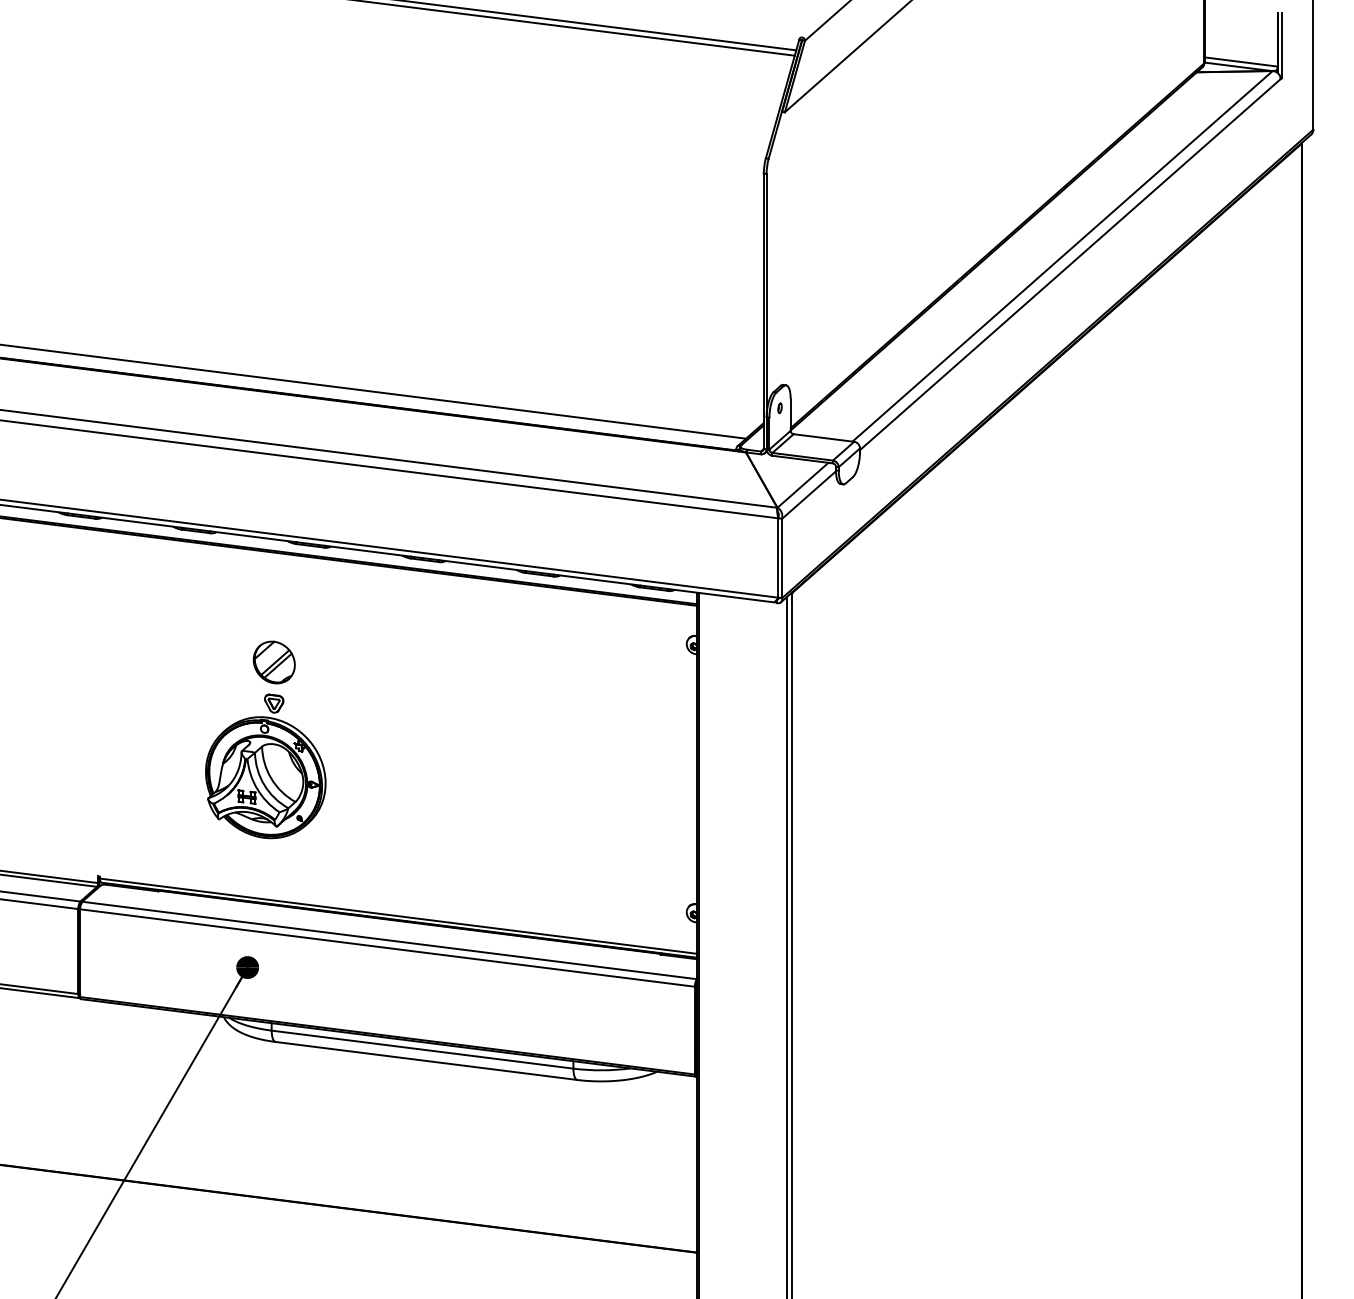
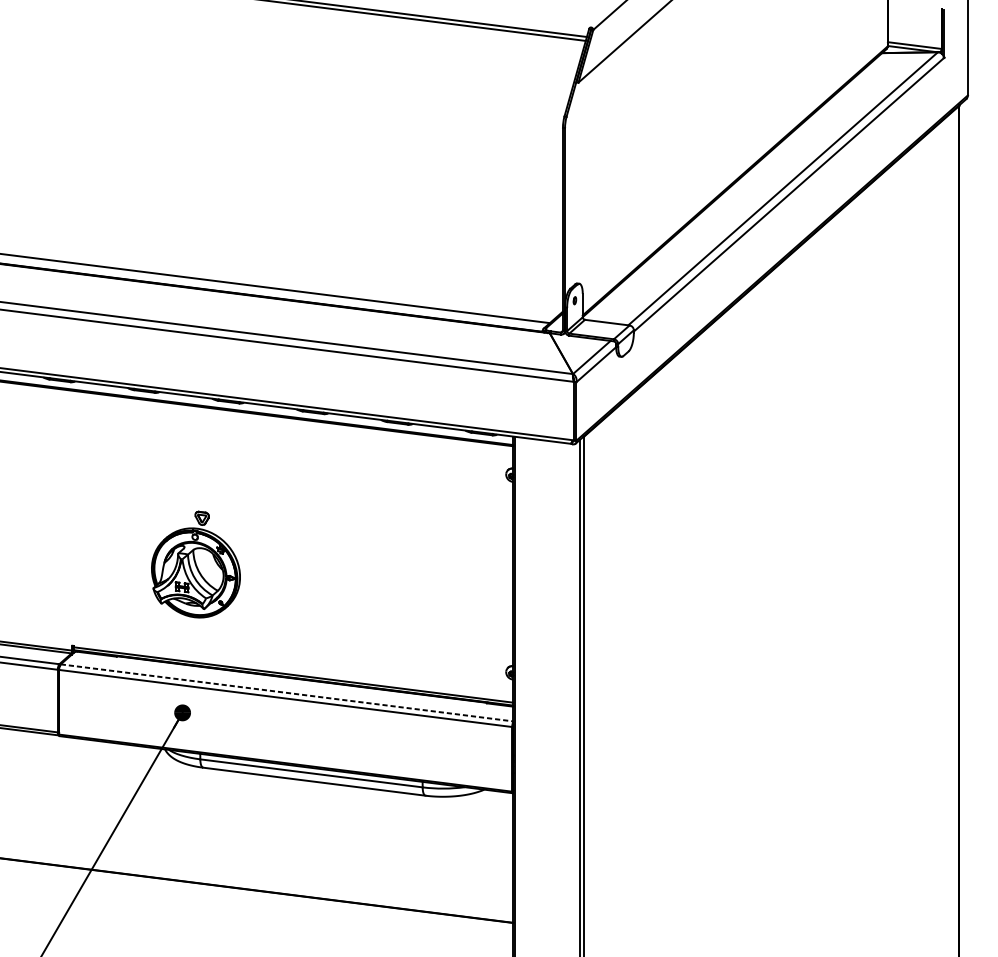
part: (273, 662) -> (201, 488), removed
line: (389, 940) -> (287, 692), solid -> dashed

